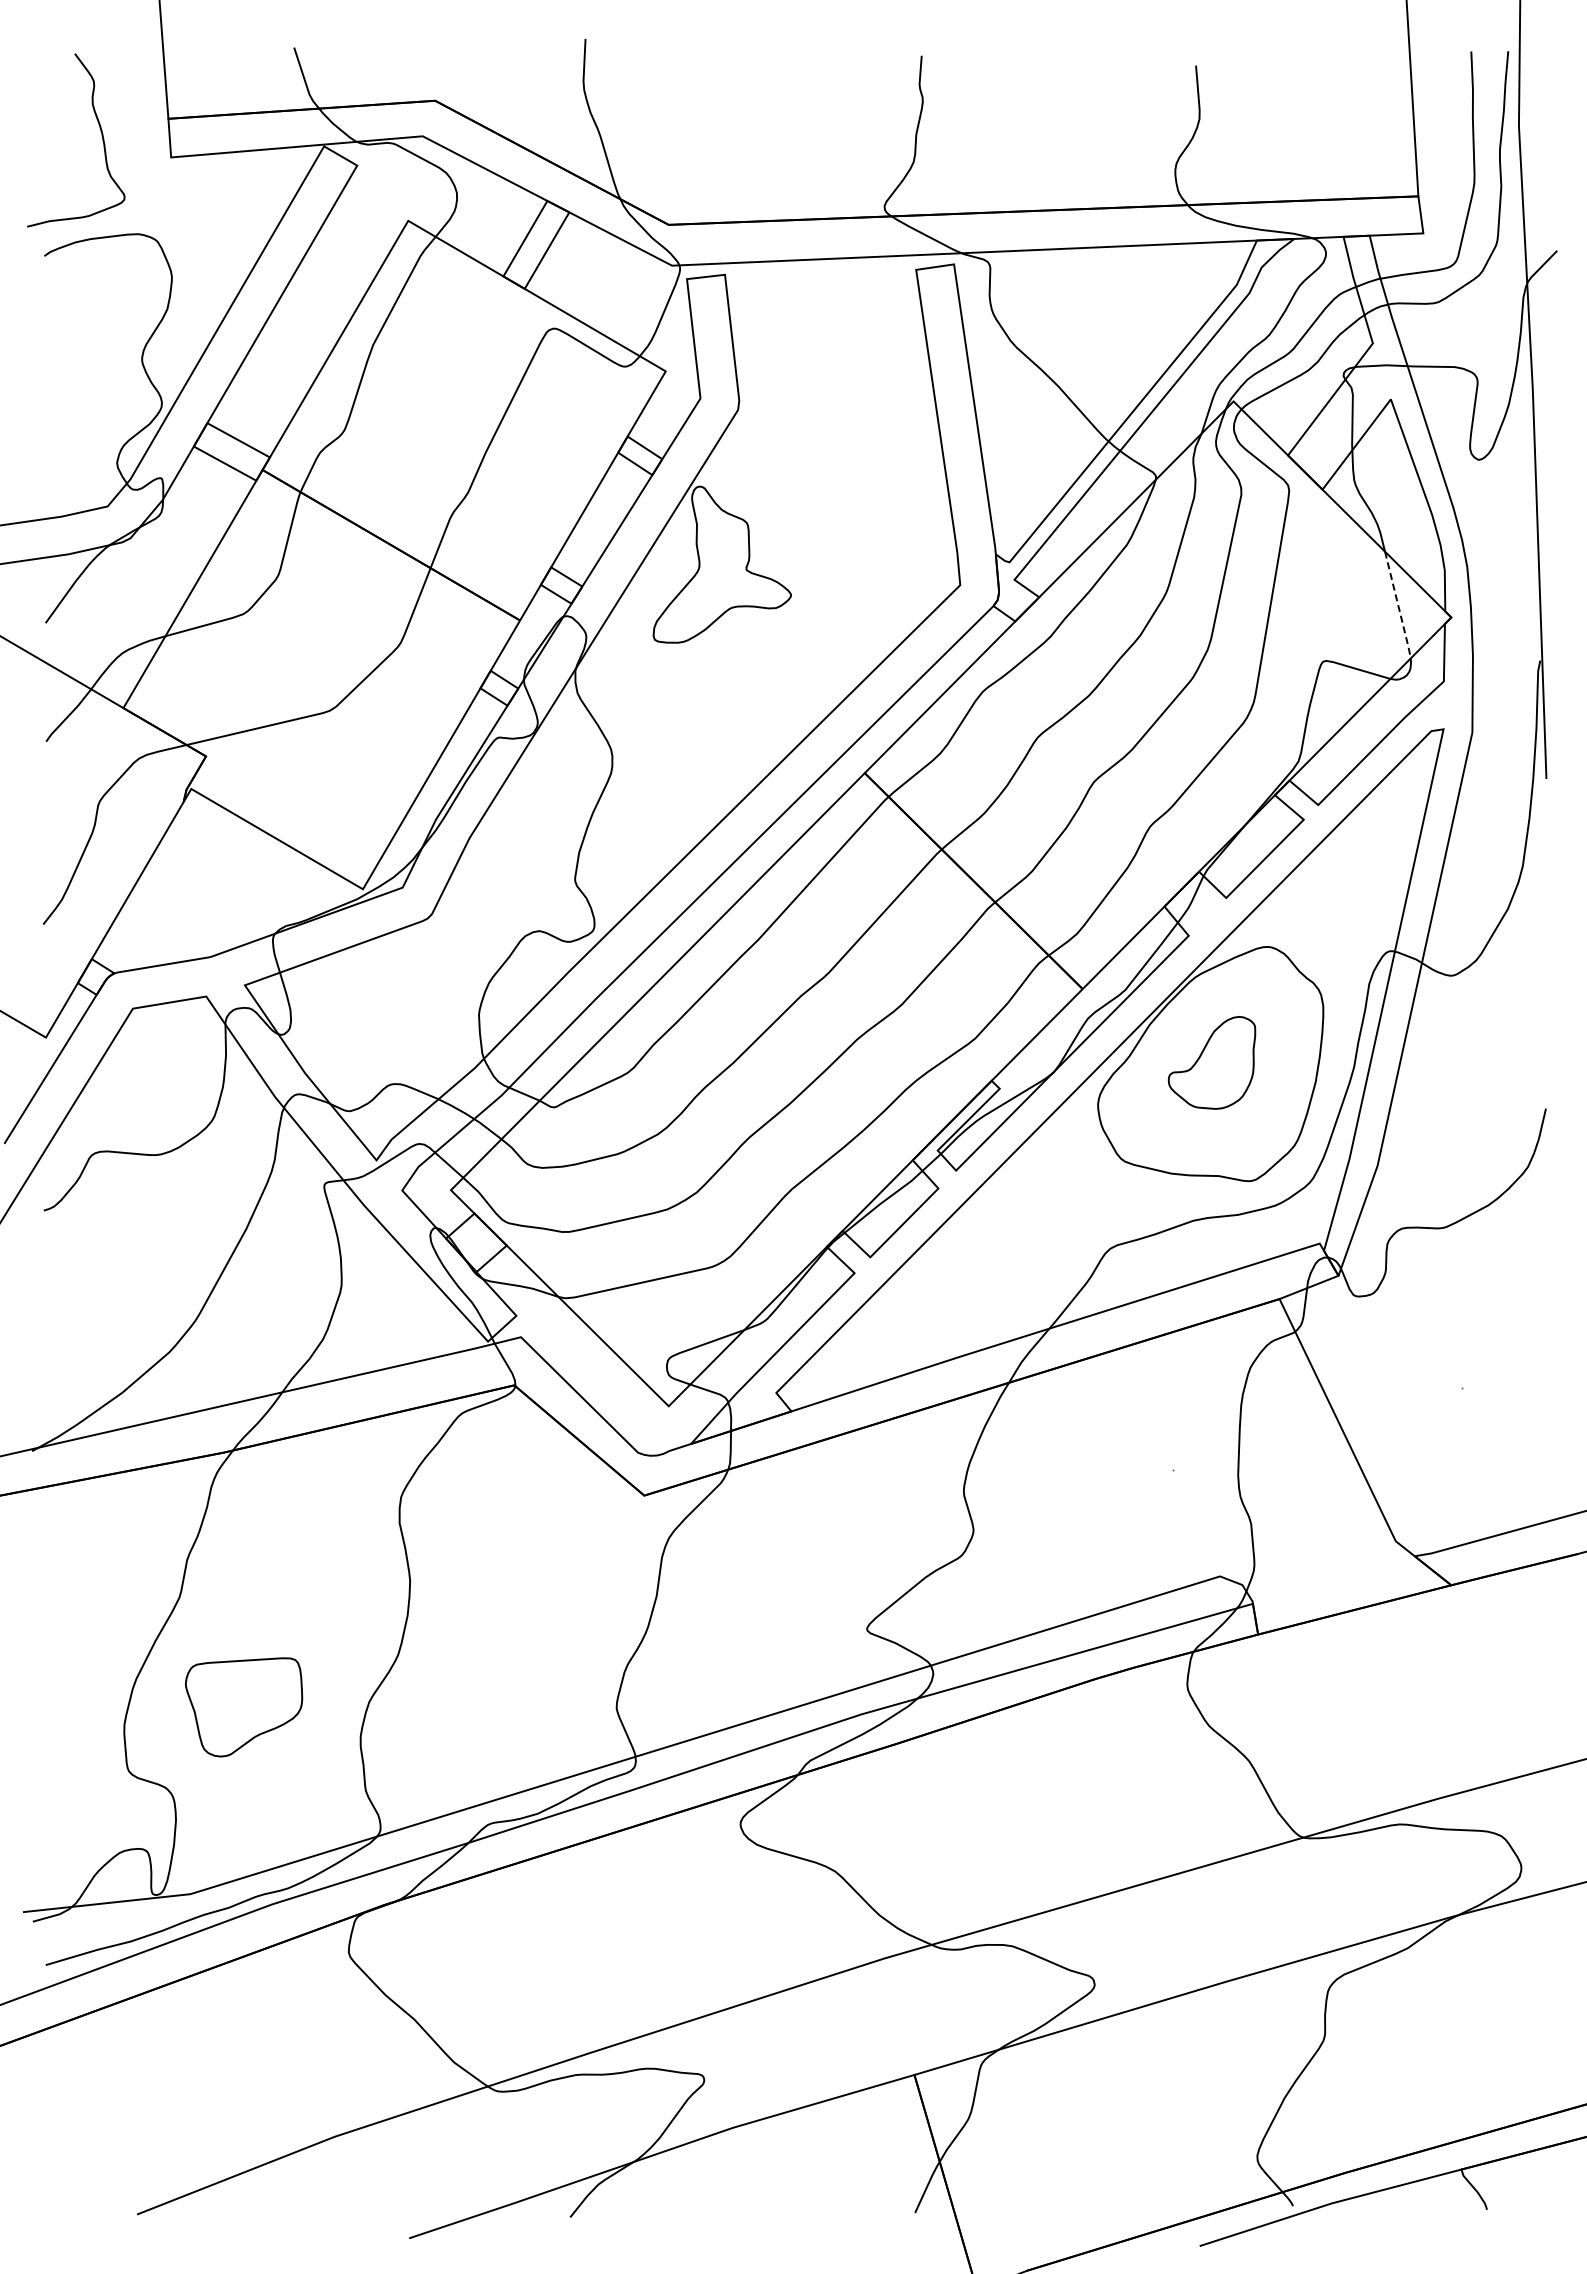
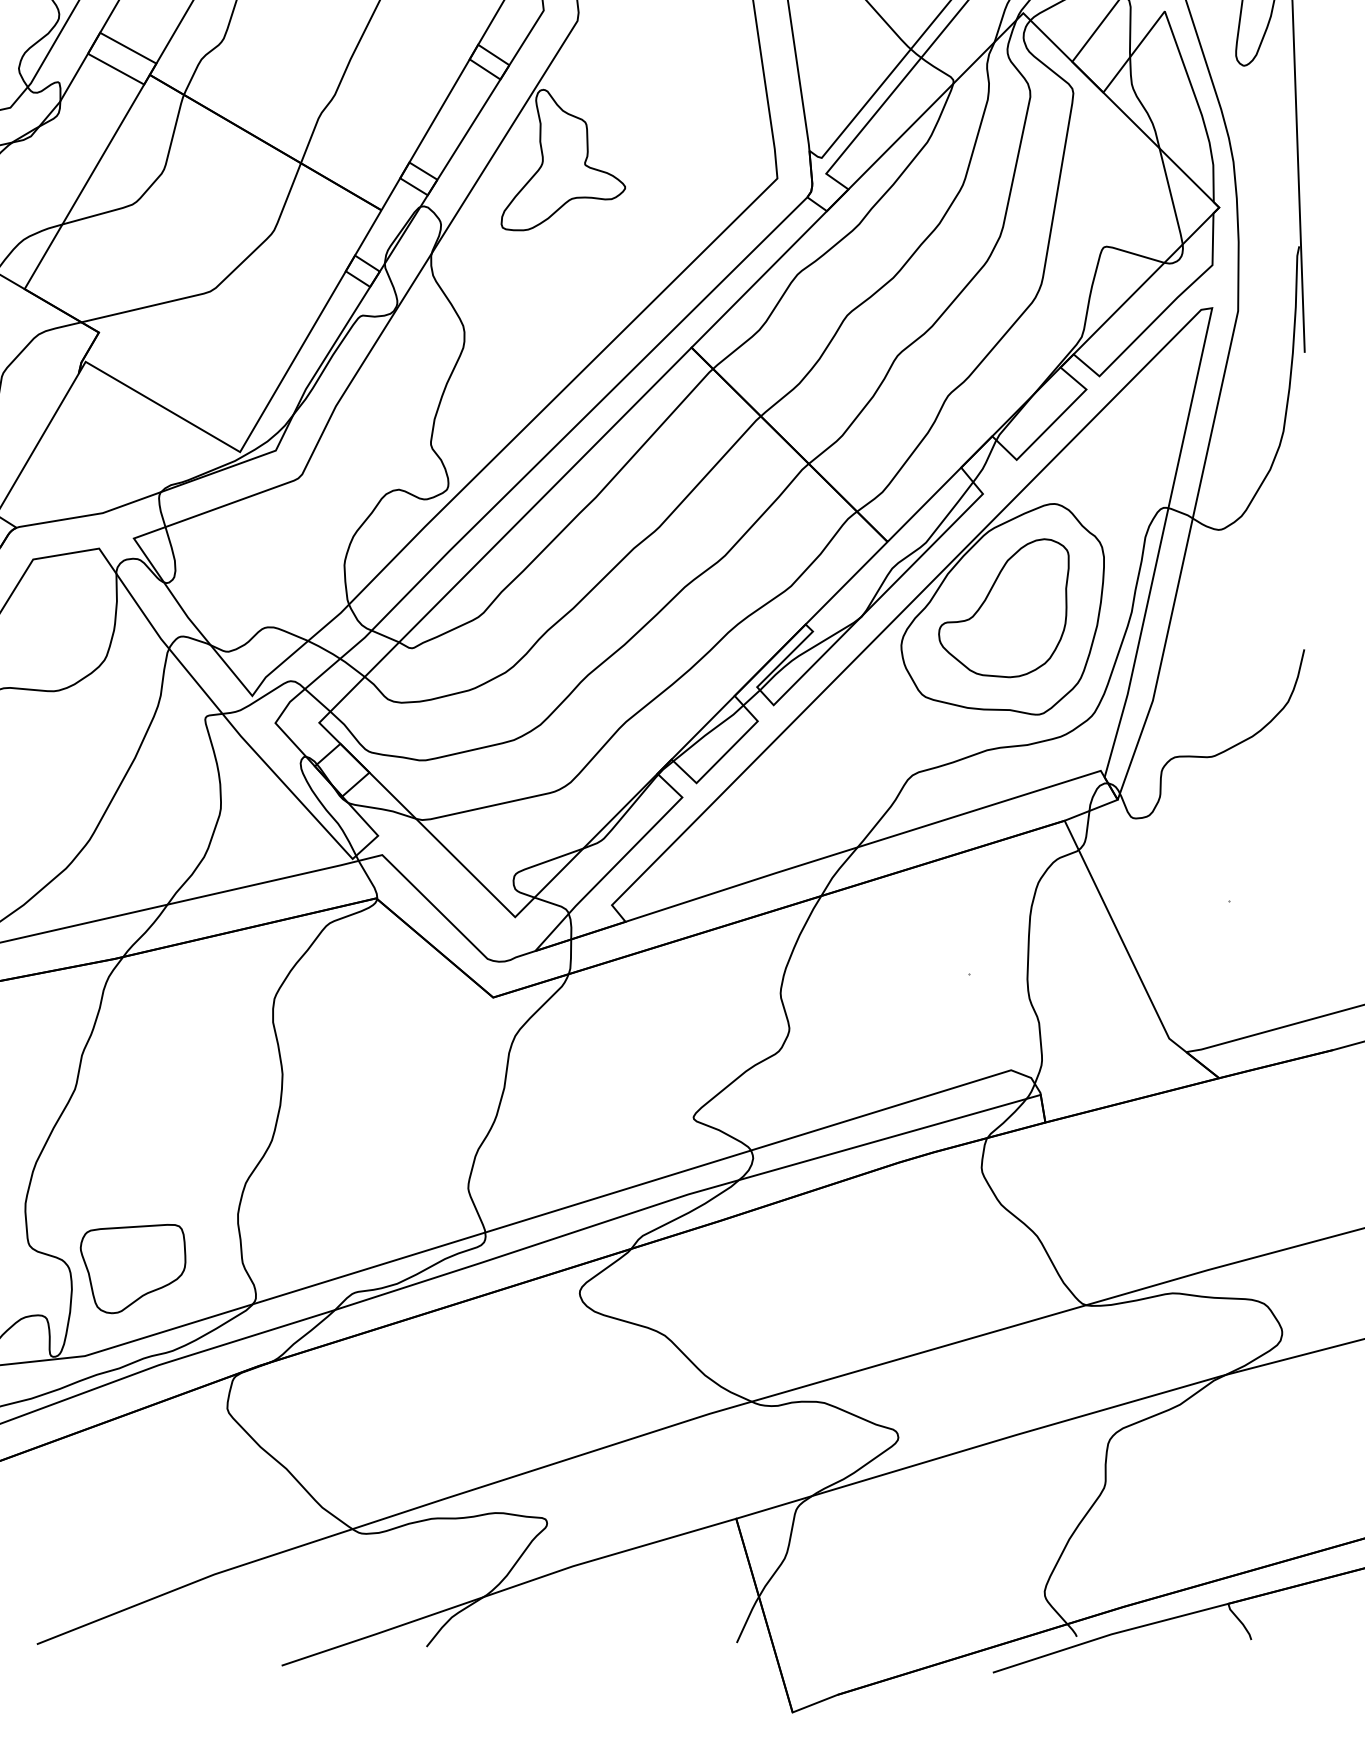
line: (1398, 605) -> (1171, 196), dashed -> solid
part: (1211, 1062) -> (1003, 607), size x1.67
part: (244, 1707) -> (133, 1269), moved

